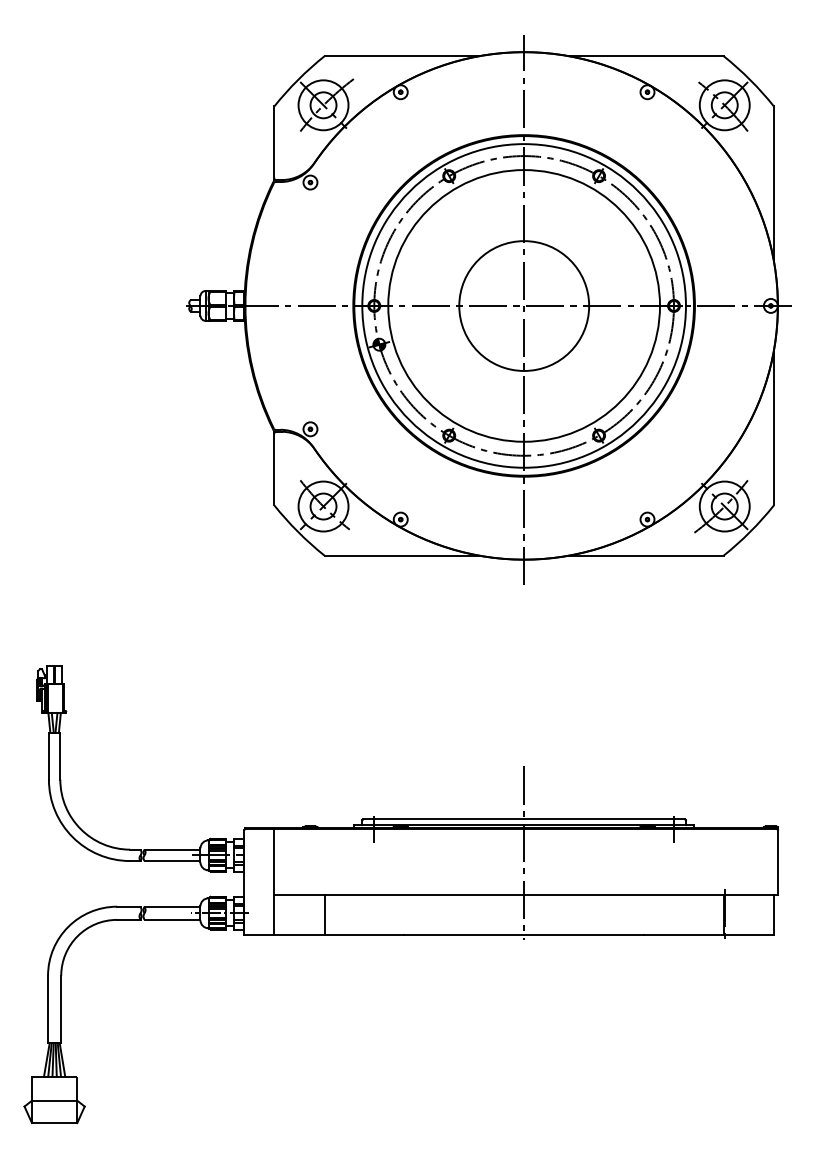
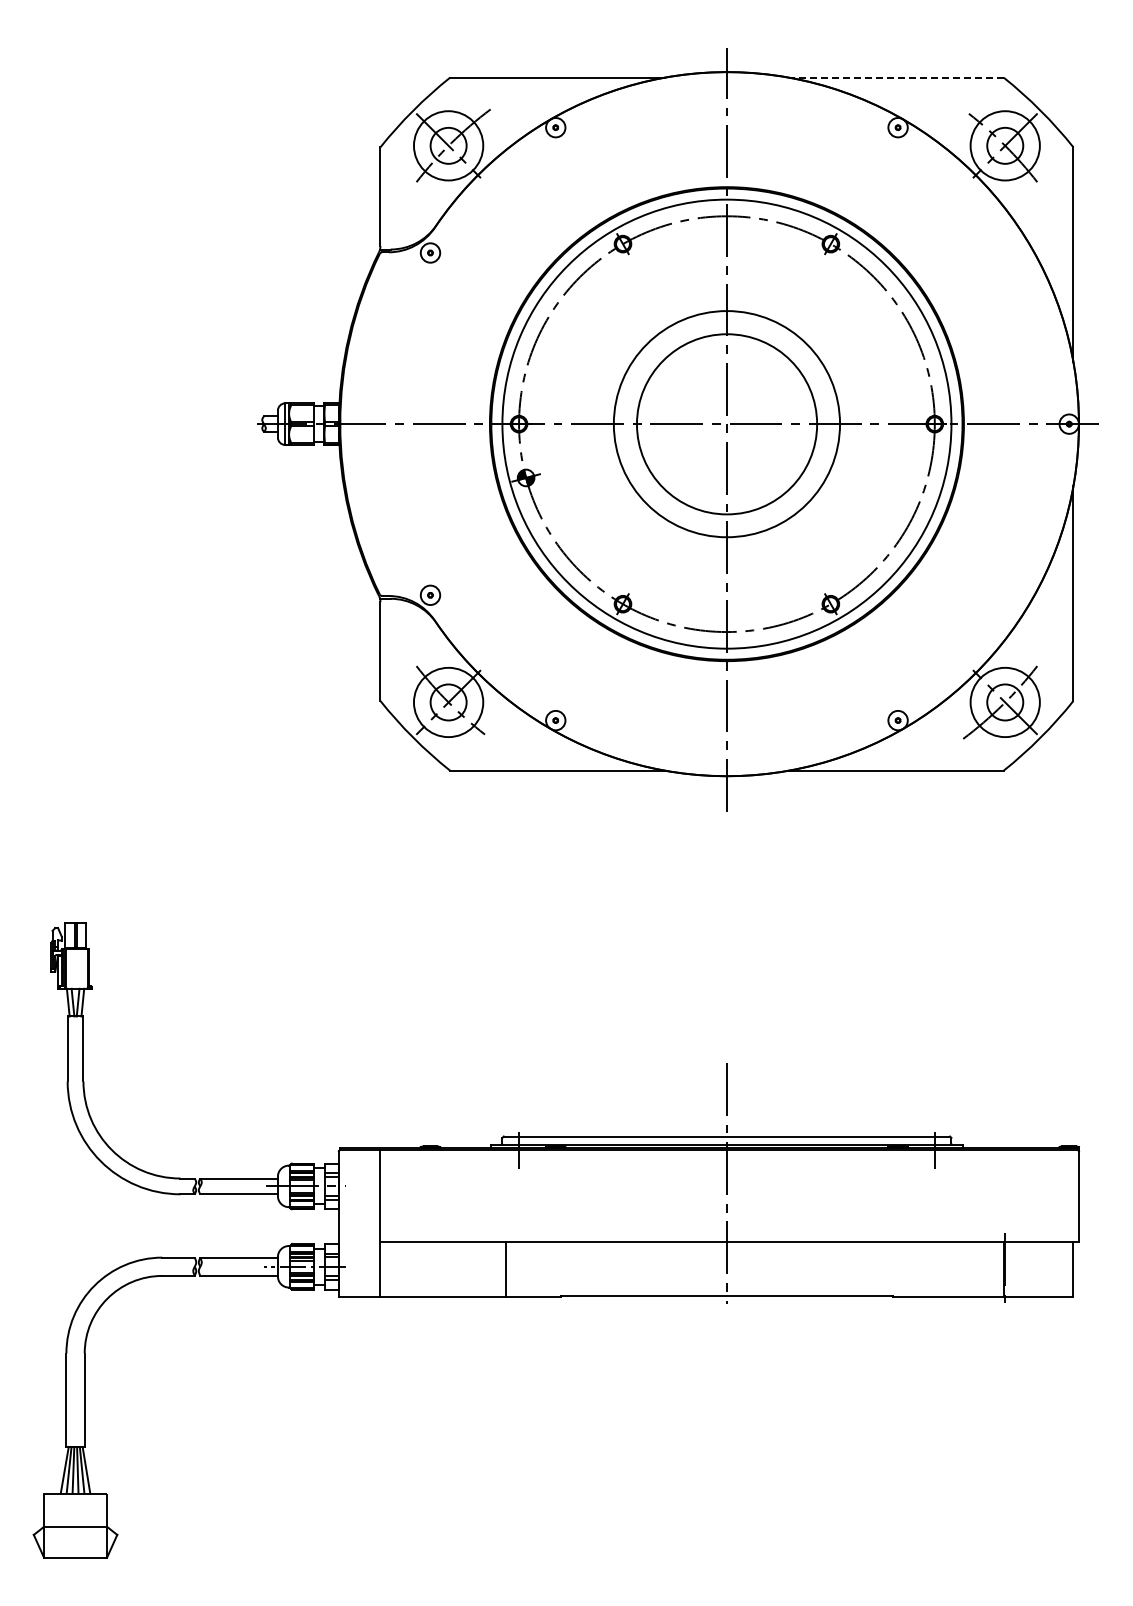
line: (645, 56) -> (895, 77), solid -> dashed
circle: (523, 305) -> (726, 423), size x0.6
line: (324, 915) -> (506, 1269), moved

